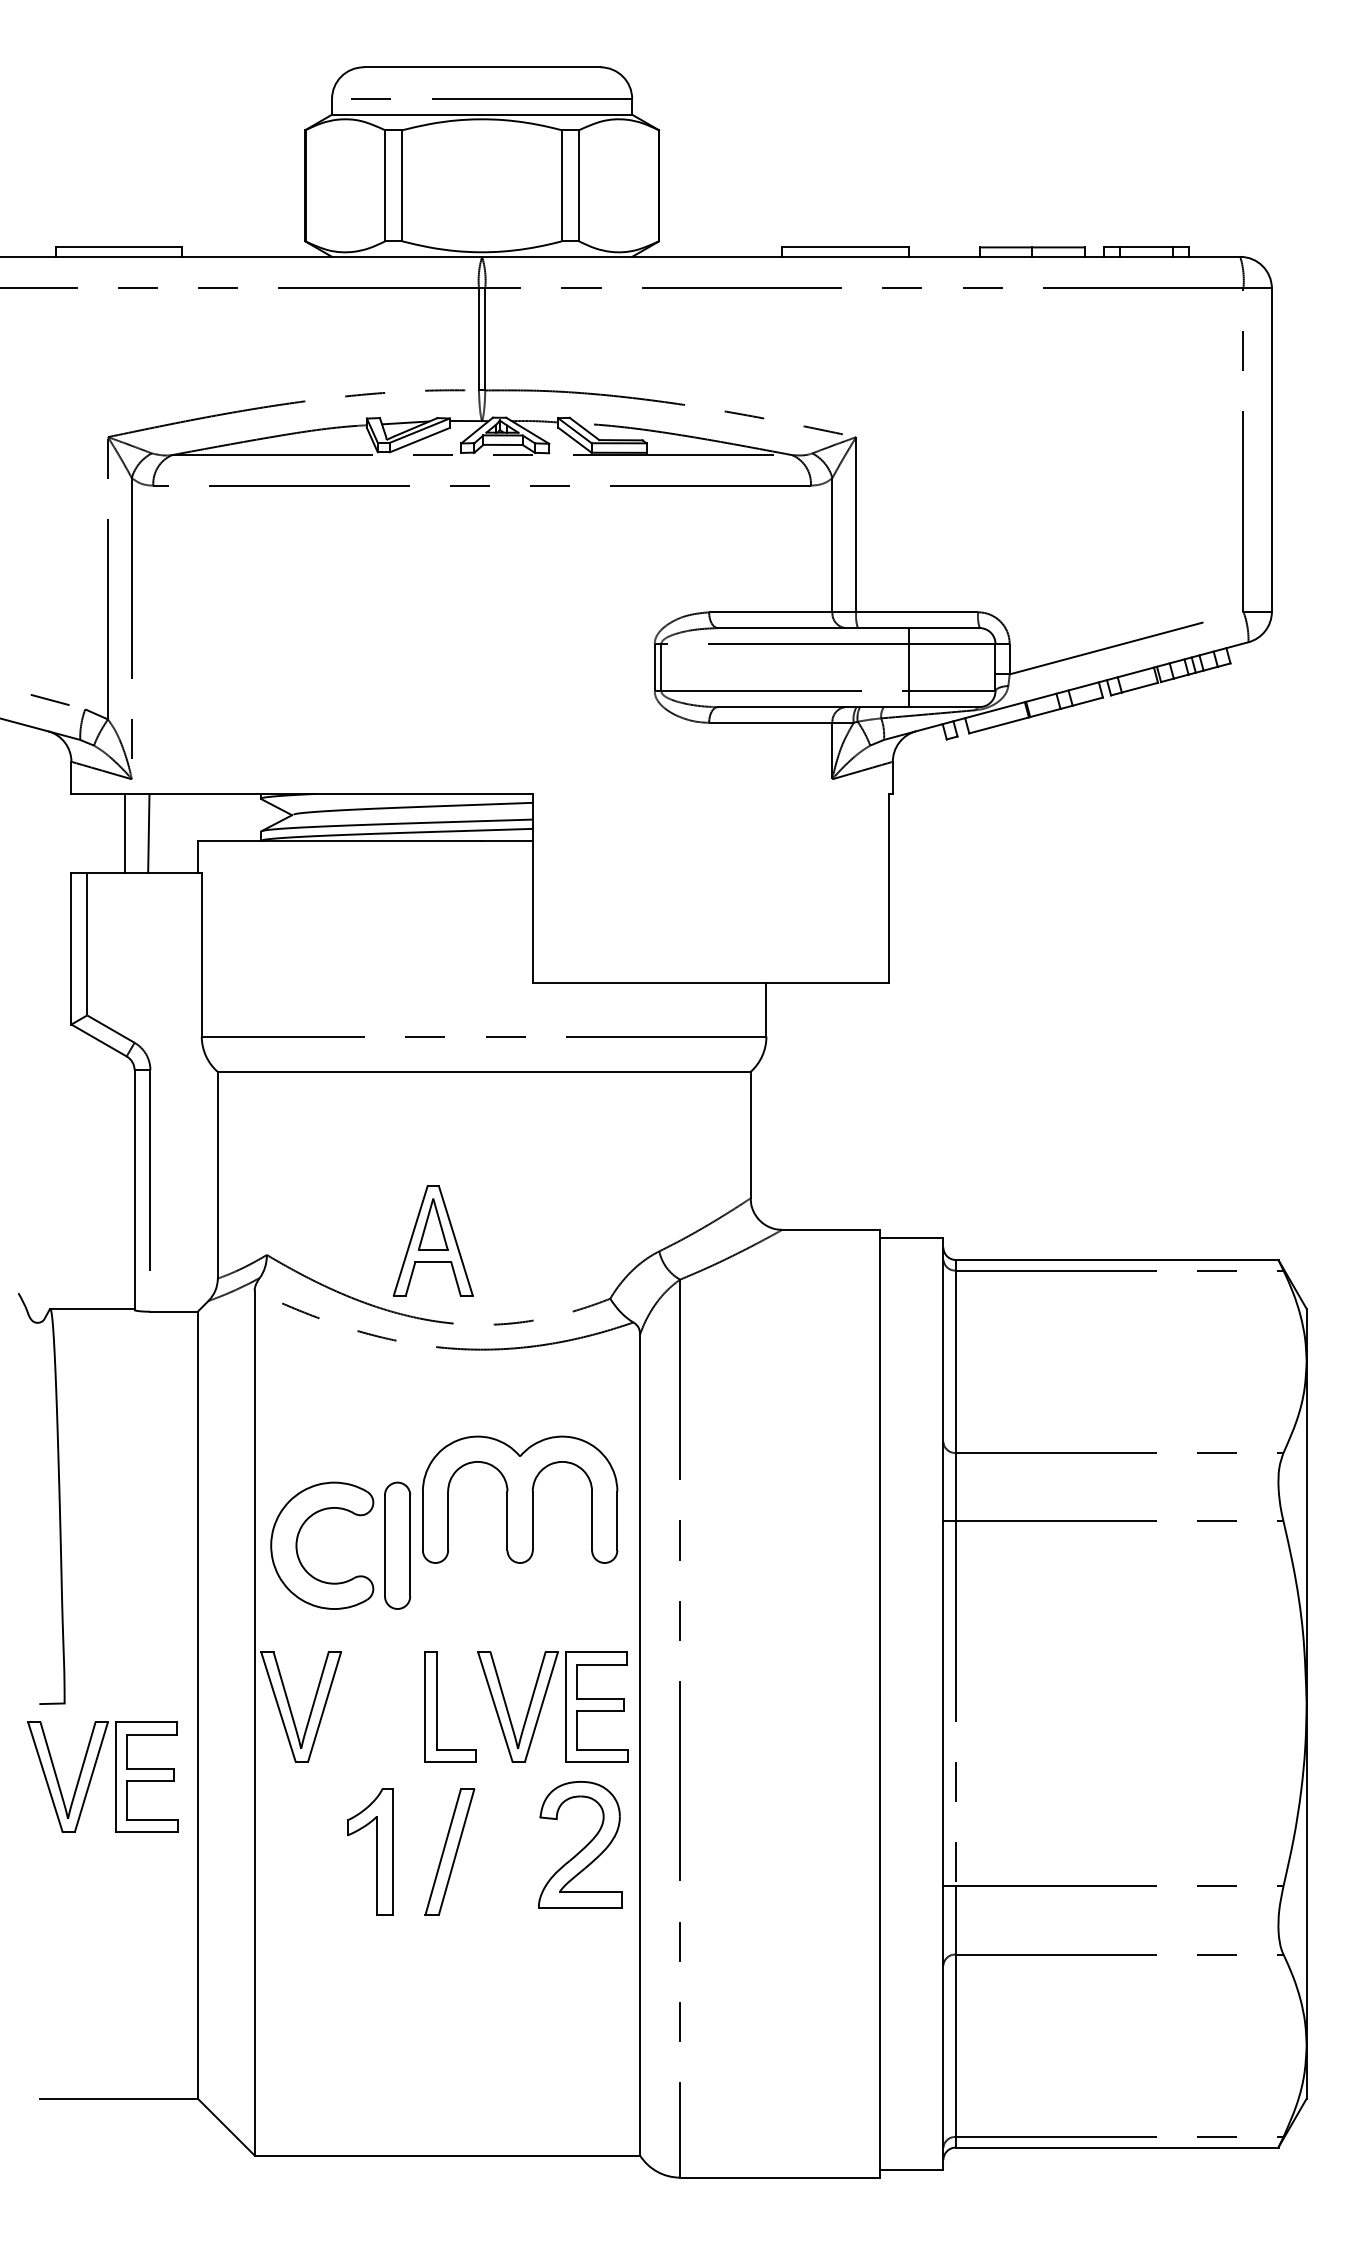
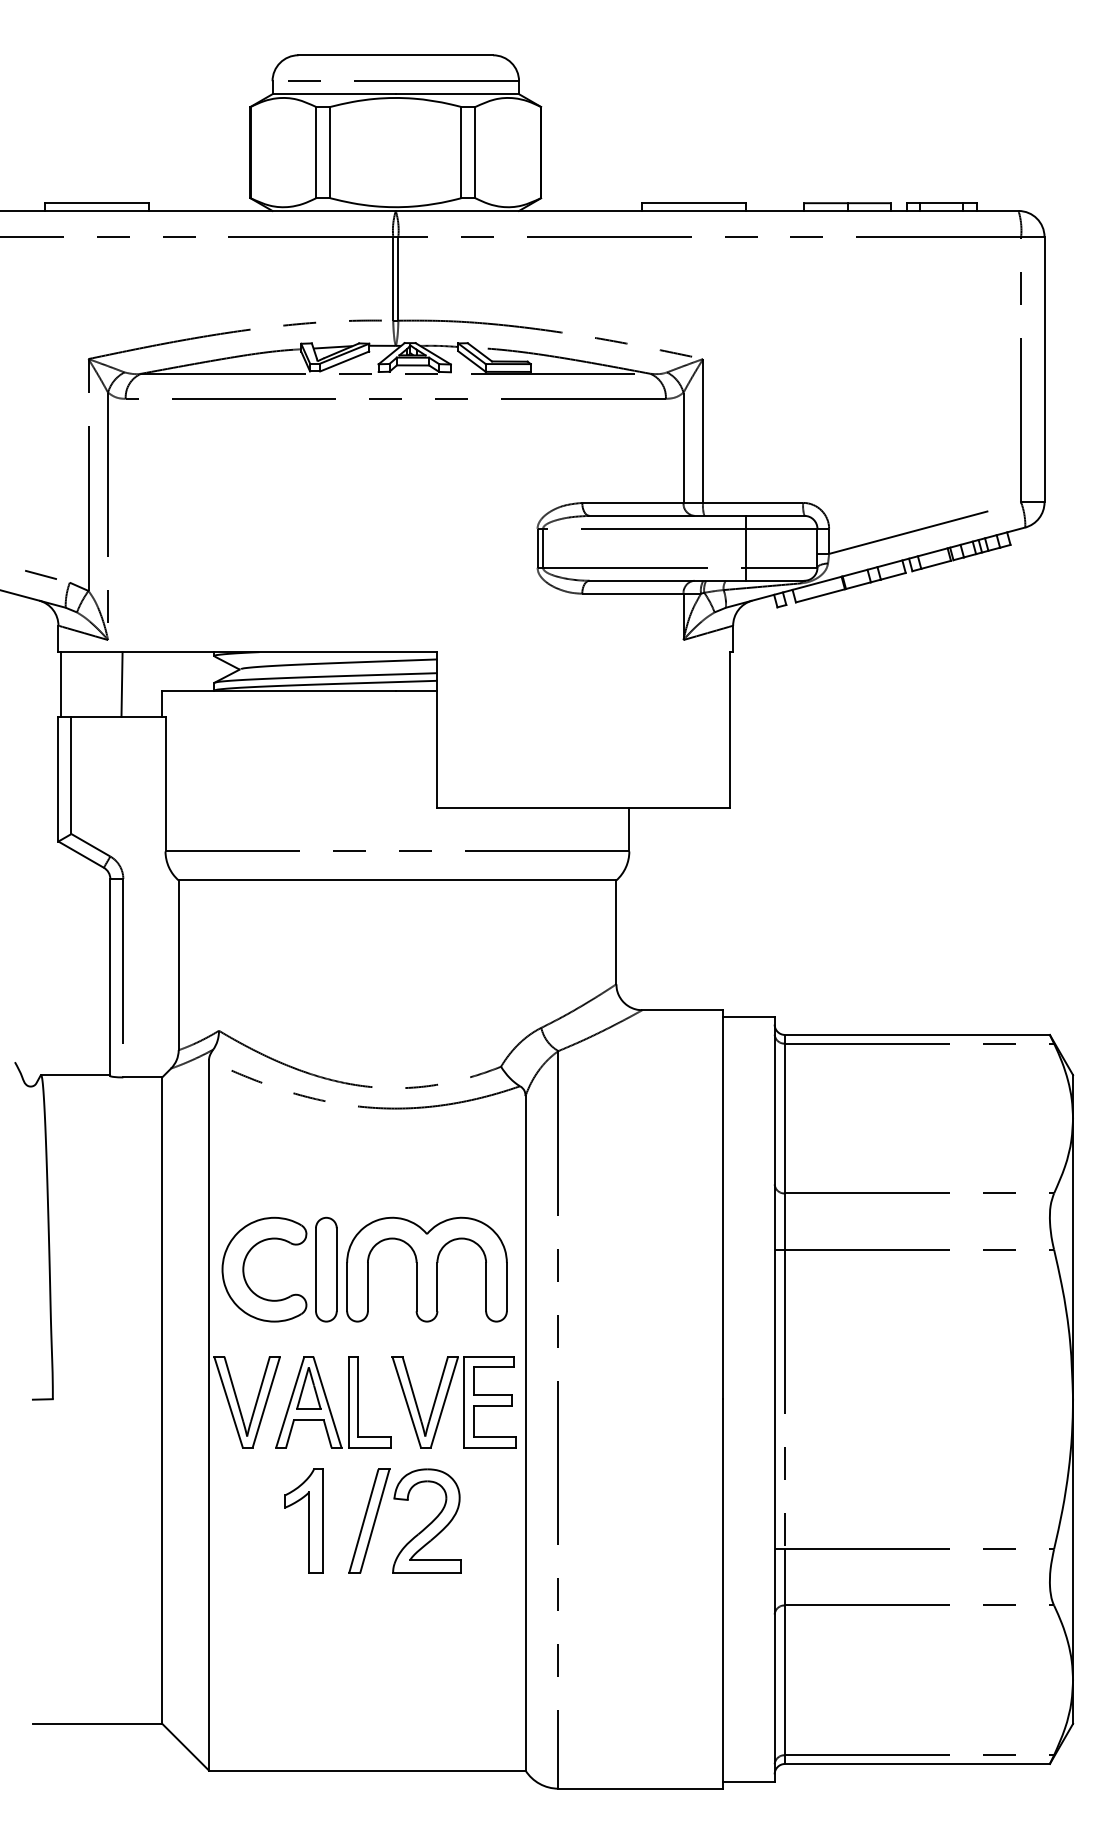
line: (124, 832) -> (60, 683), moved
part: (432, 1240) -> (308, 1401), moved
part: (520, 1499) -> (427, 1269), moved
part: (93, 1774) -> (76, 1457), removed
part: (580, 1844) -> (427, 1520), moved

